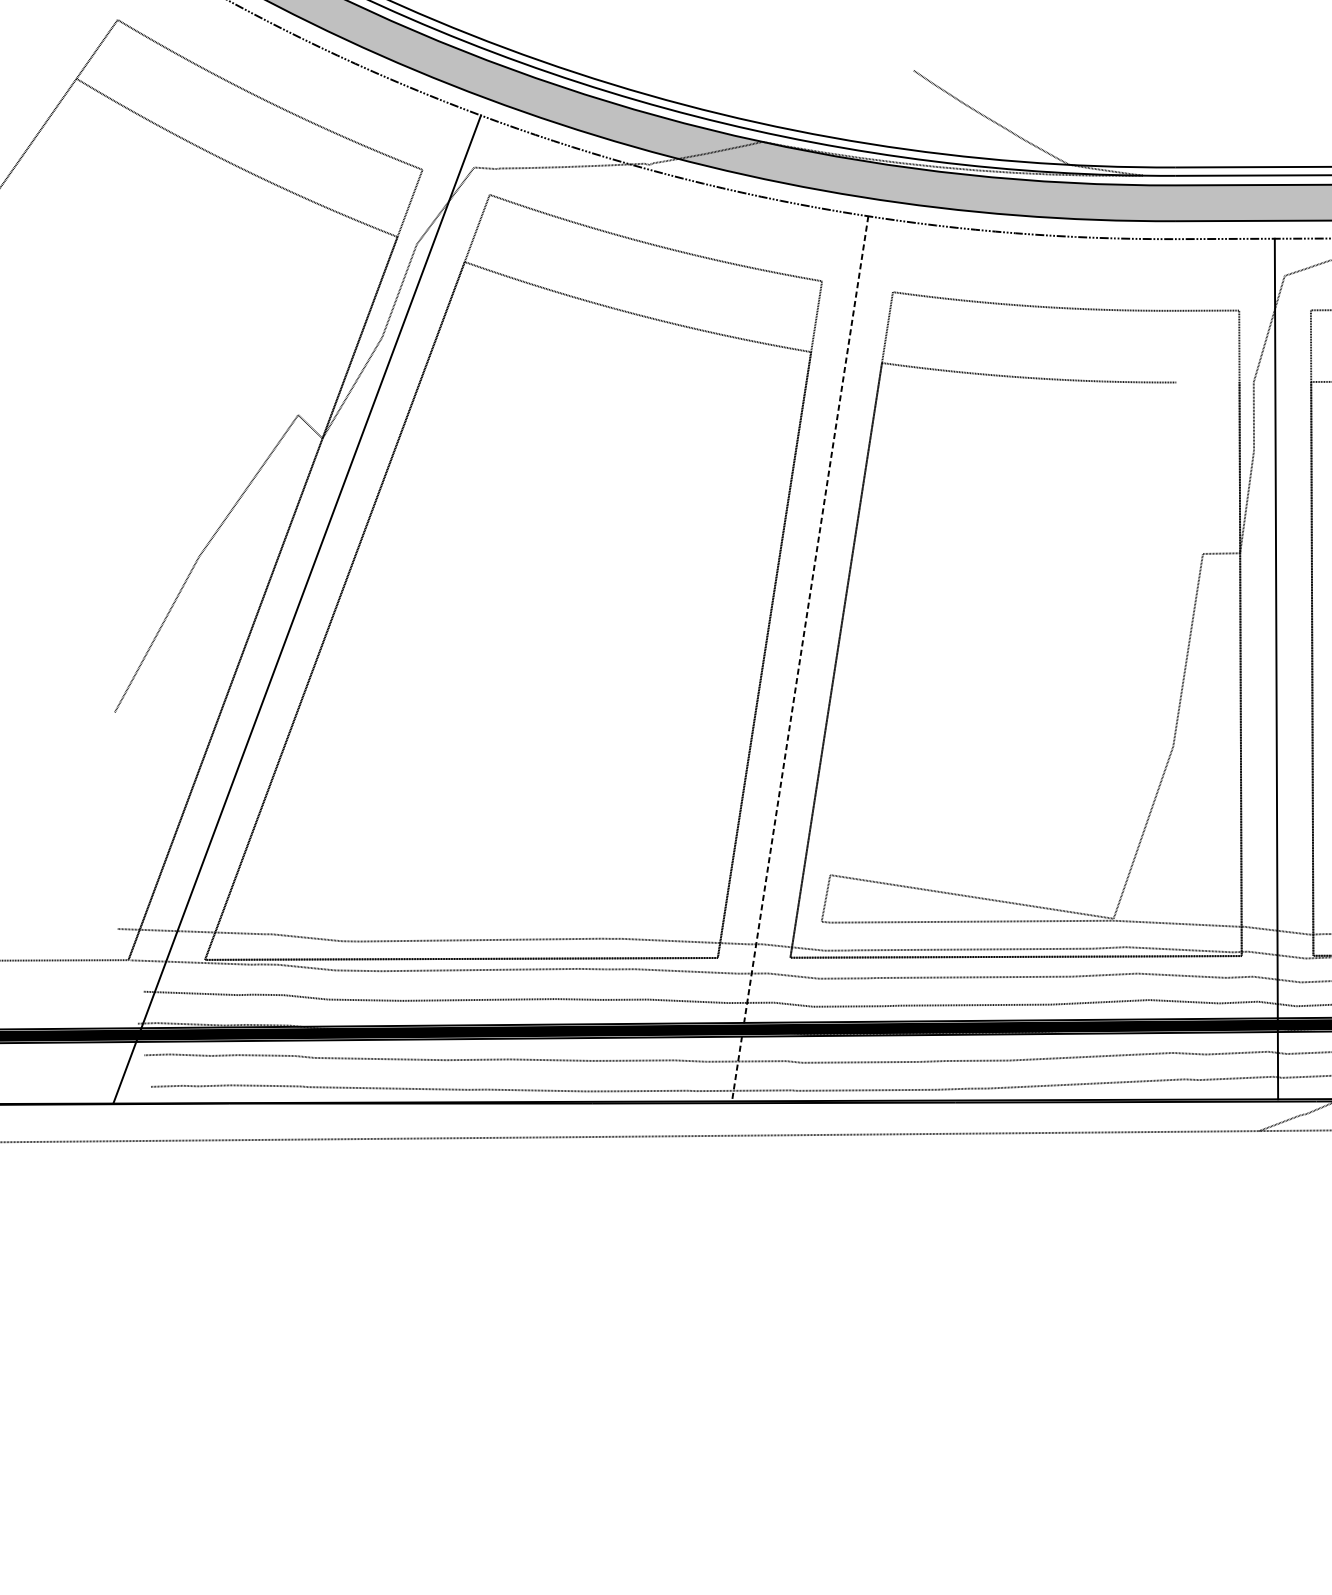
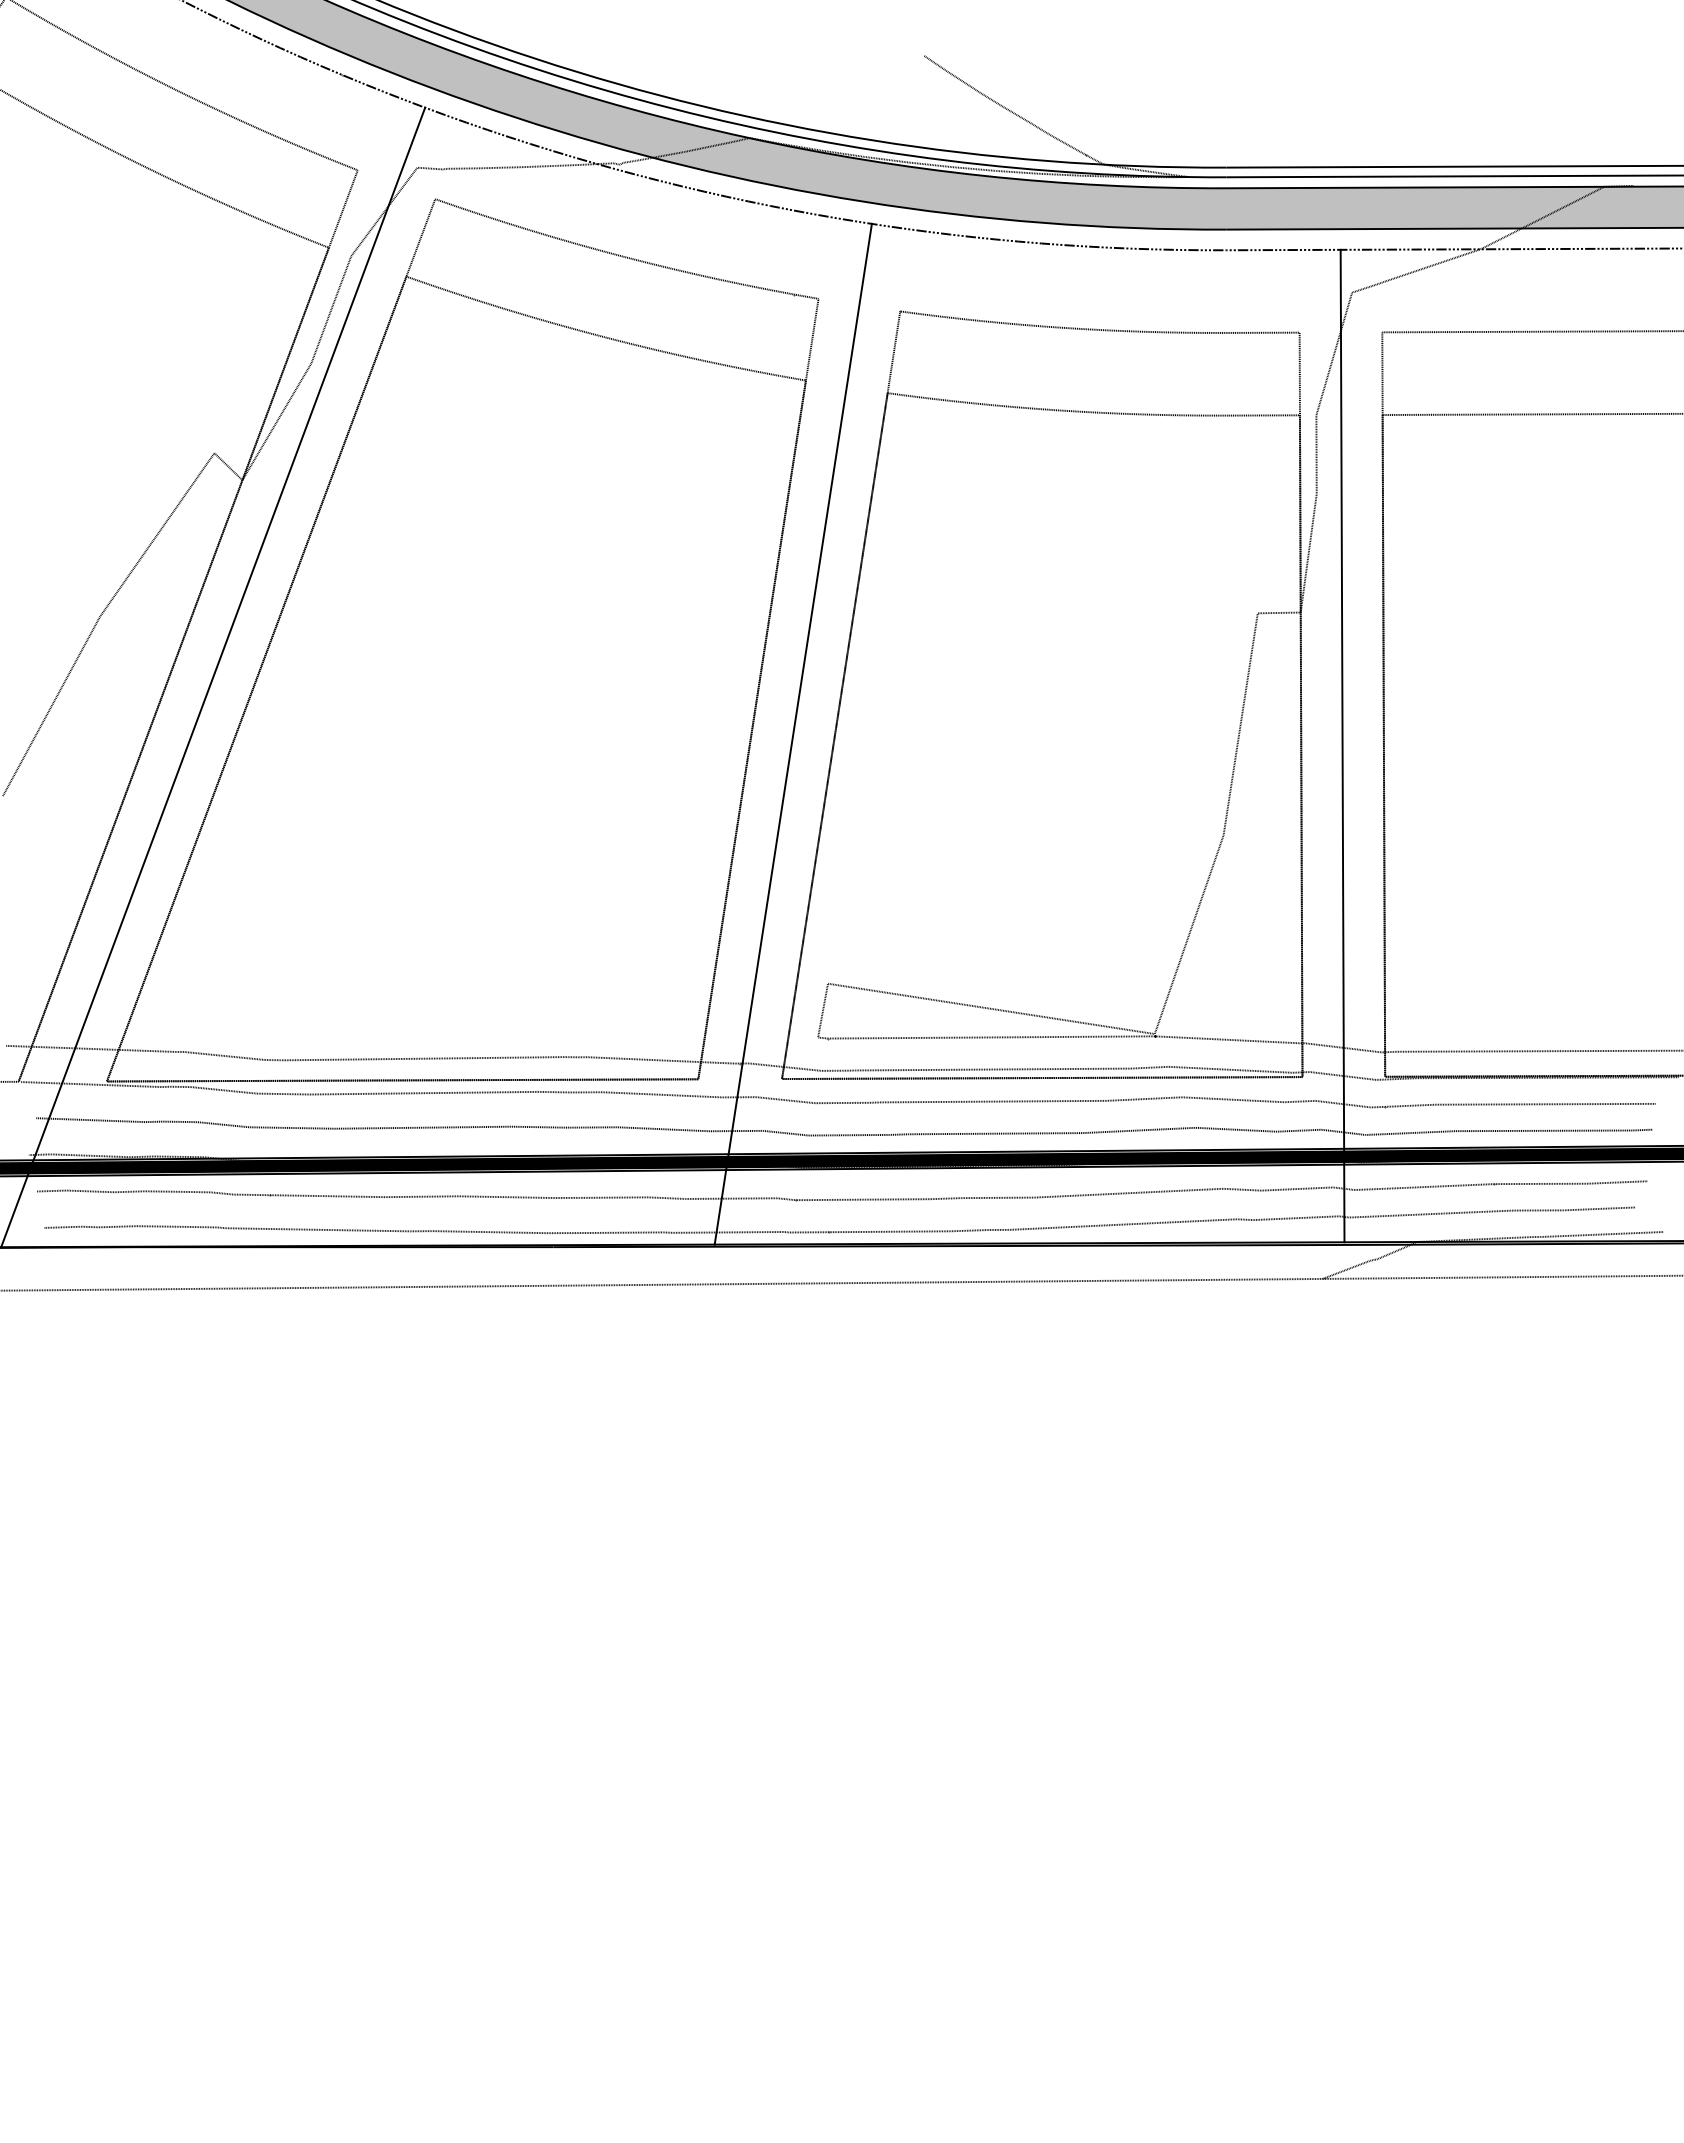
line: (1207, 382) -> (1263, 415), added
line: (800, 659) -> (793, 734), dashed -> solid

